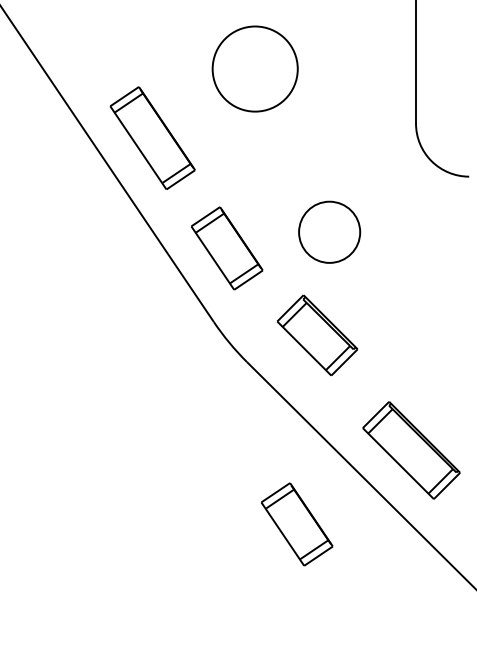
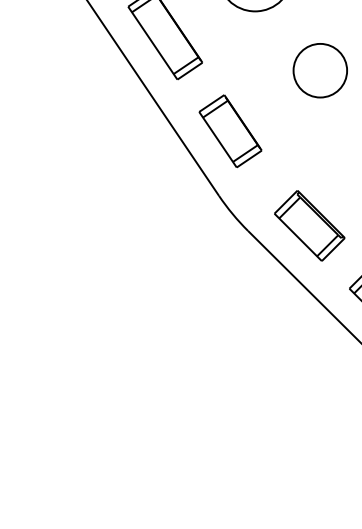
part: (329, 231) -> (320, 69), moved
part: (317, 334) -> (309, 225), moved
part: (297, 524) -> (292, 373), removed

